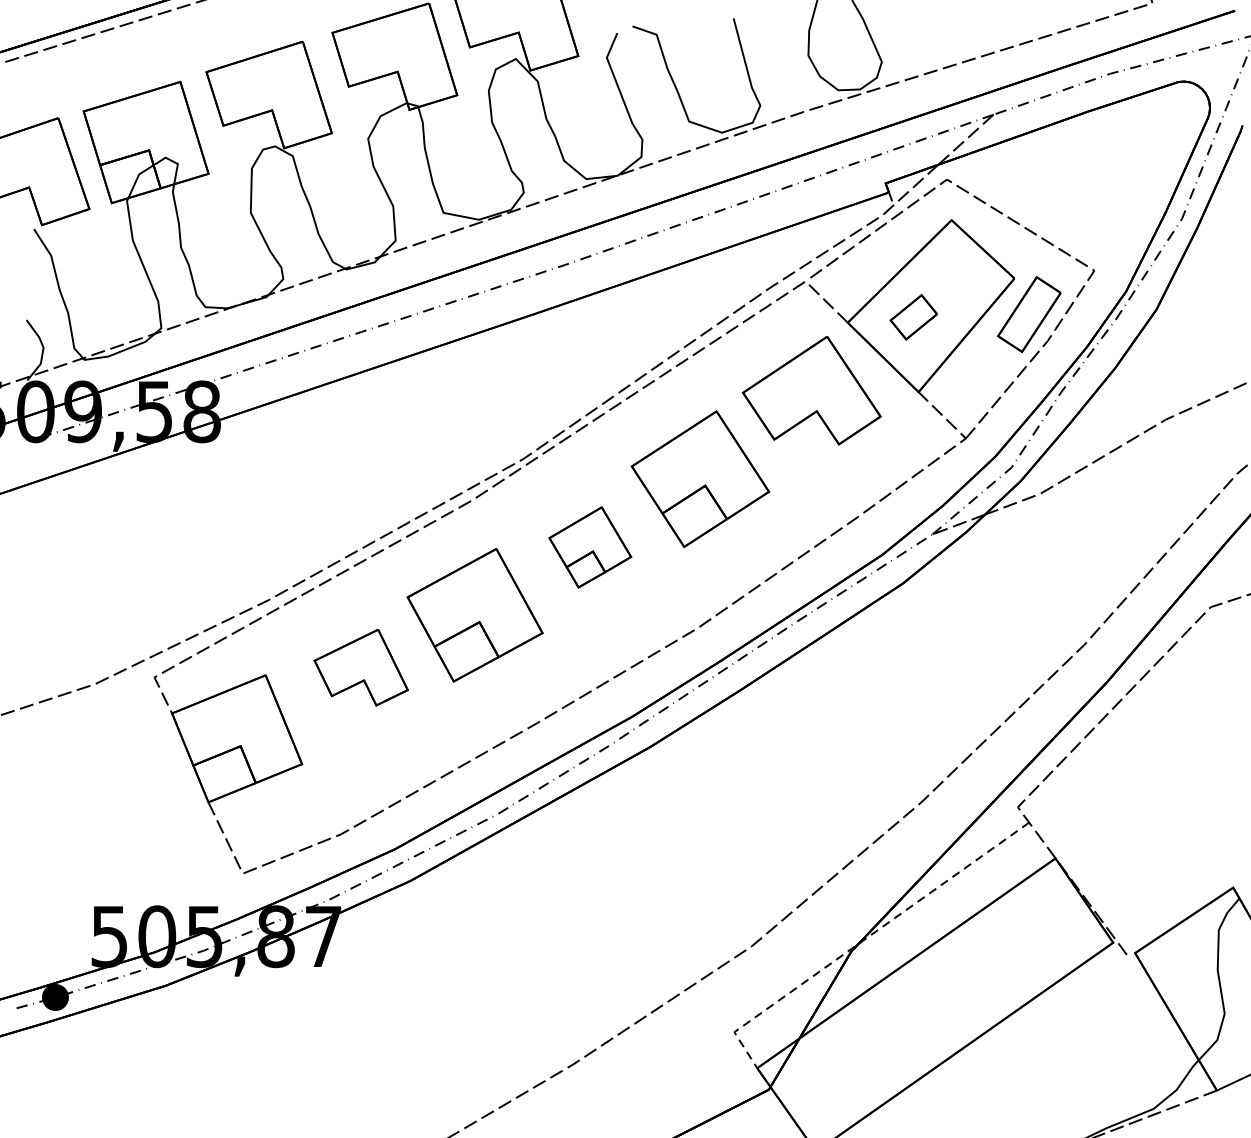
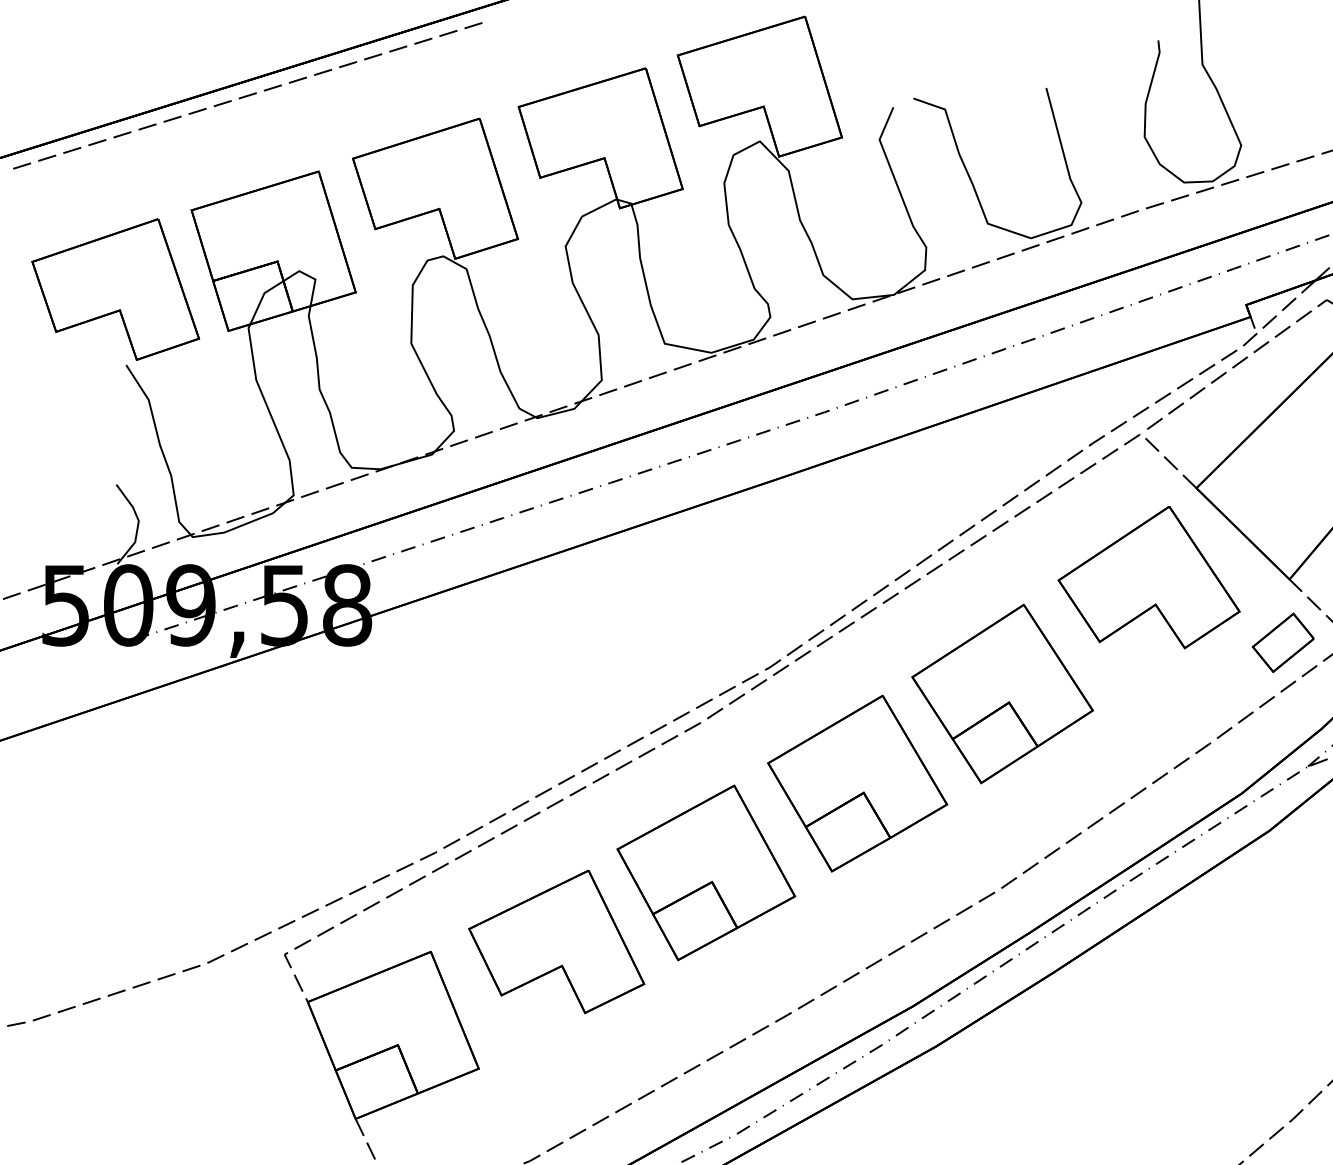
part: (913, 317) -> (1282, 643), moved
part: (590, 547) -> (858, 783), size x1.67
part: (360, 667) -> (555, 941), size x1.43

